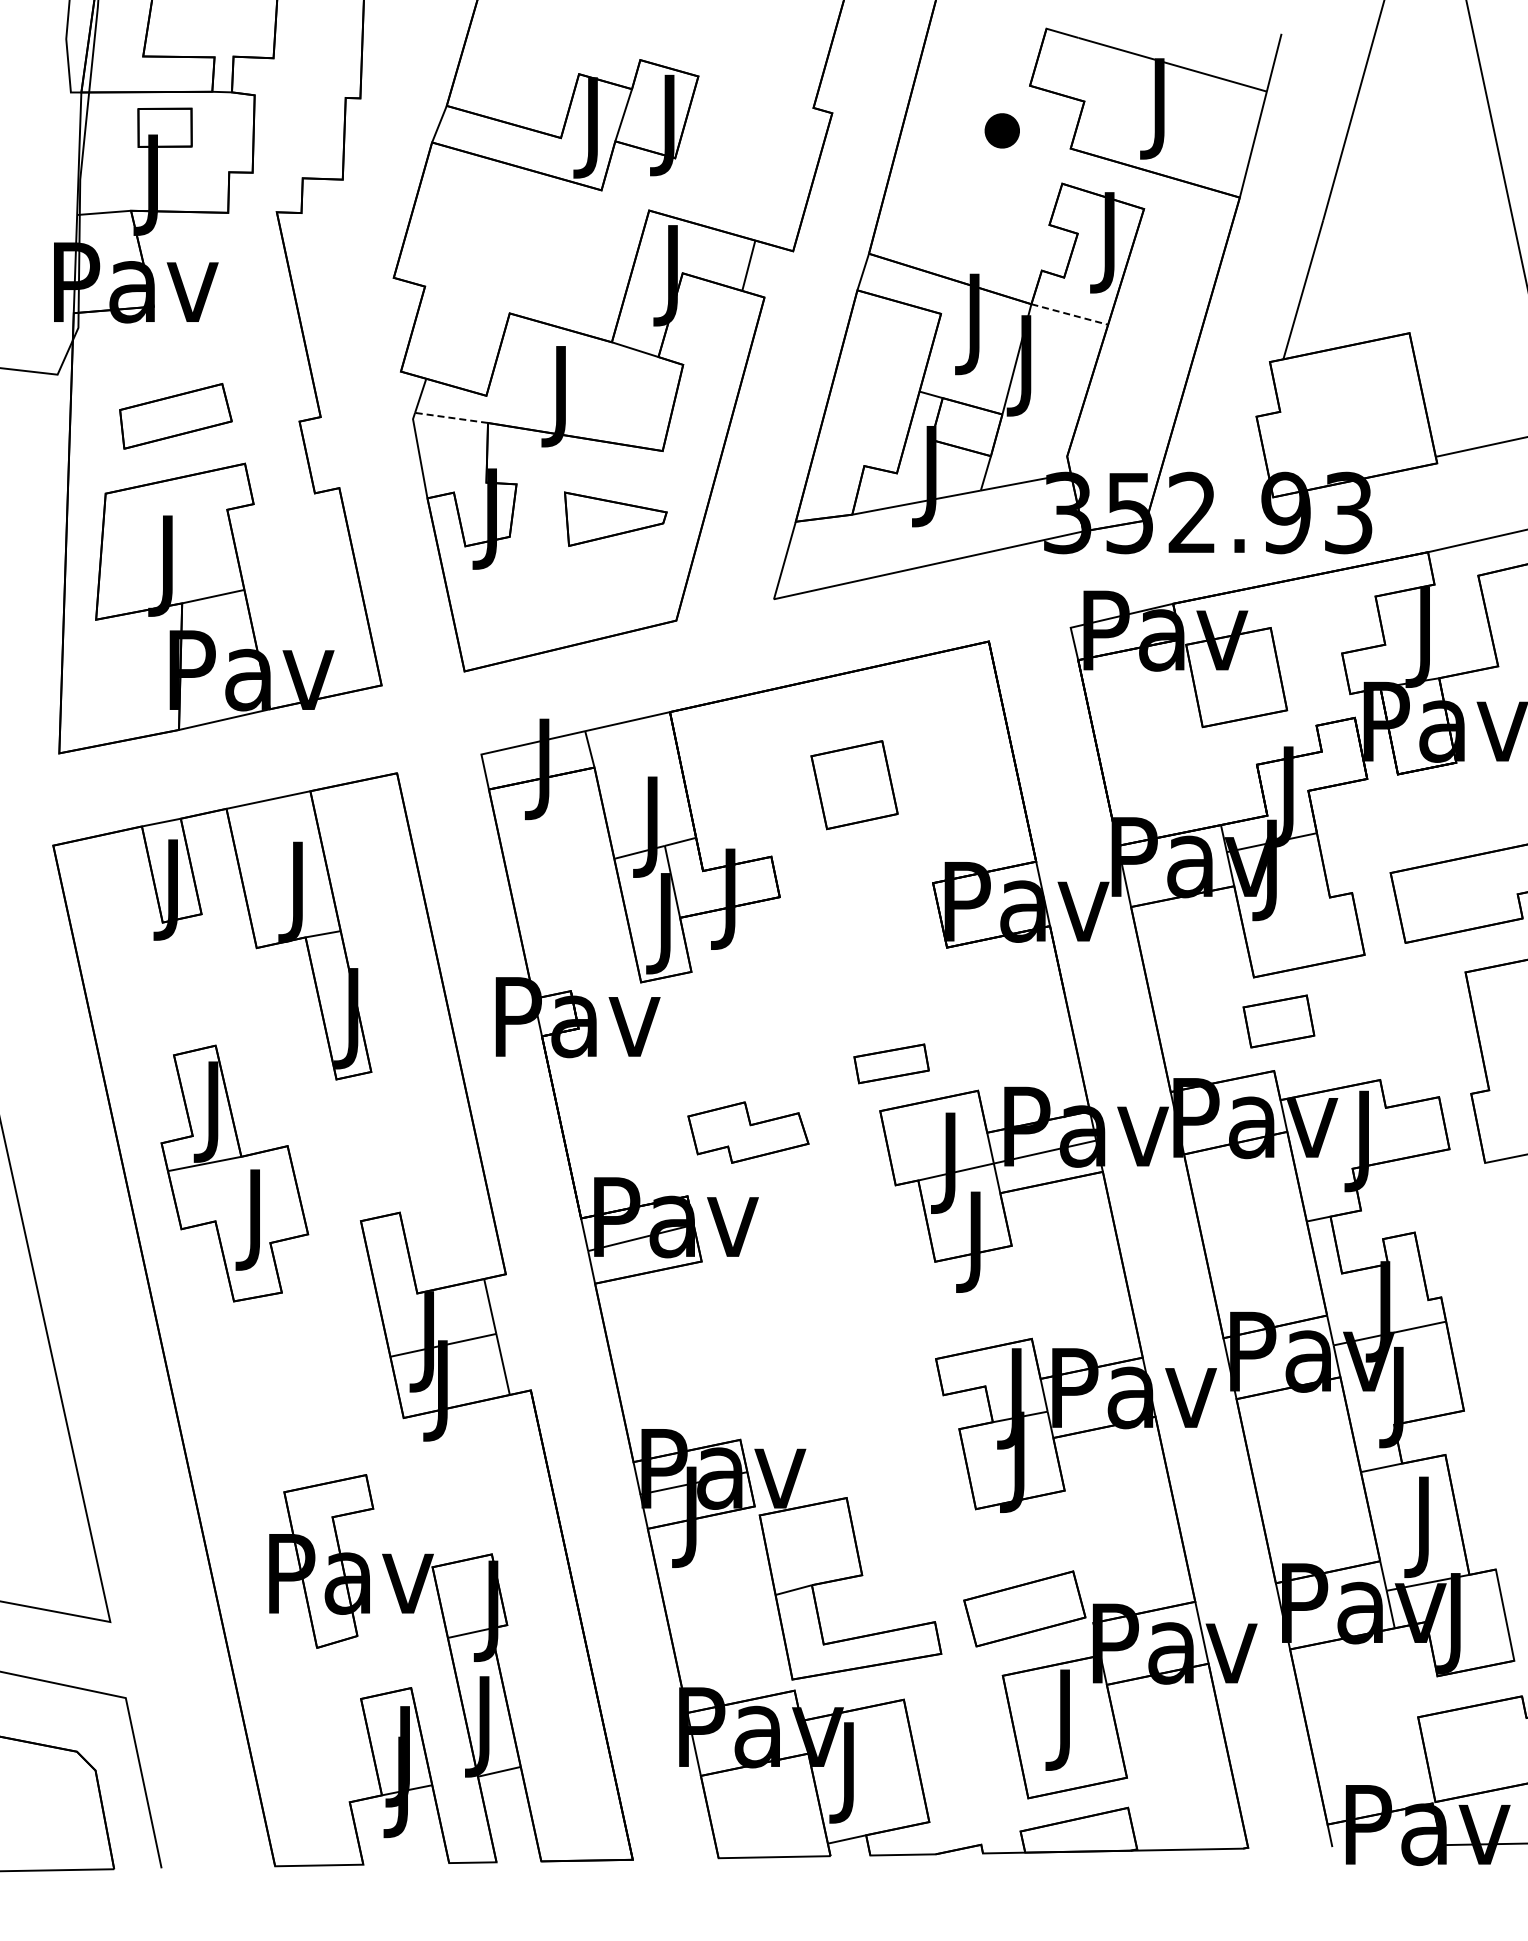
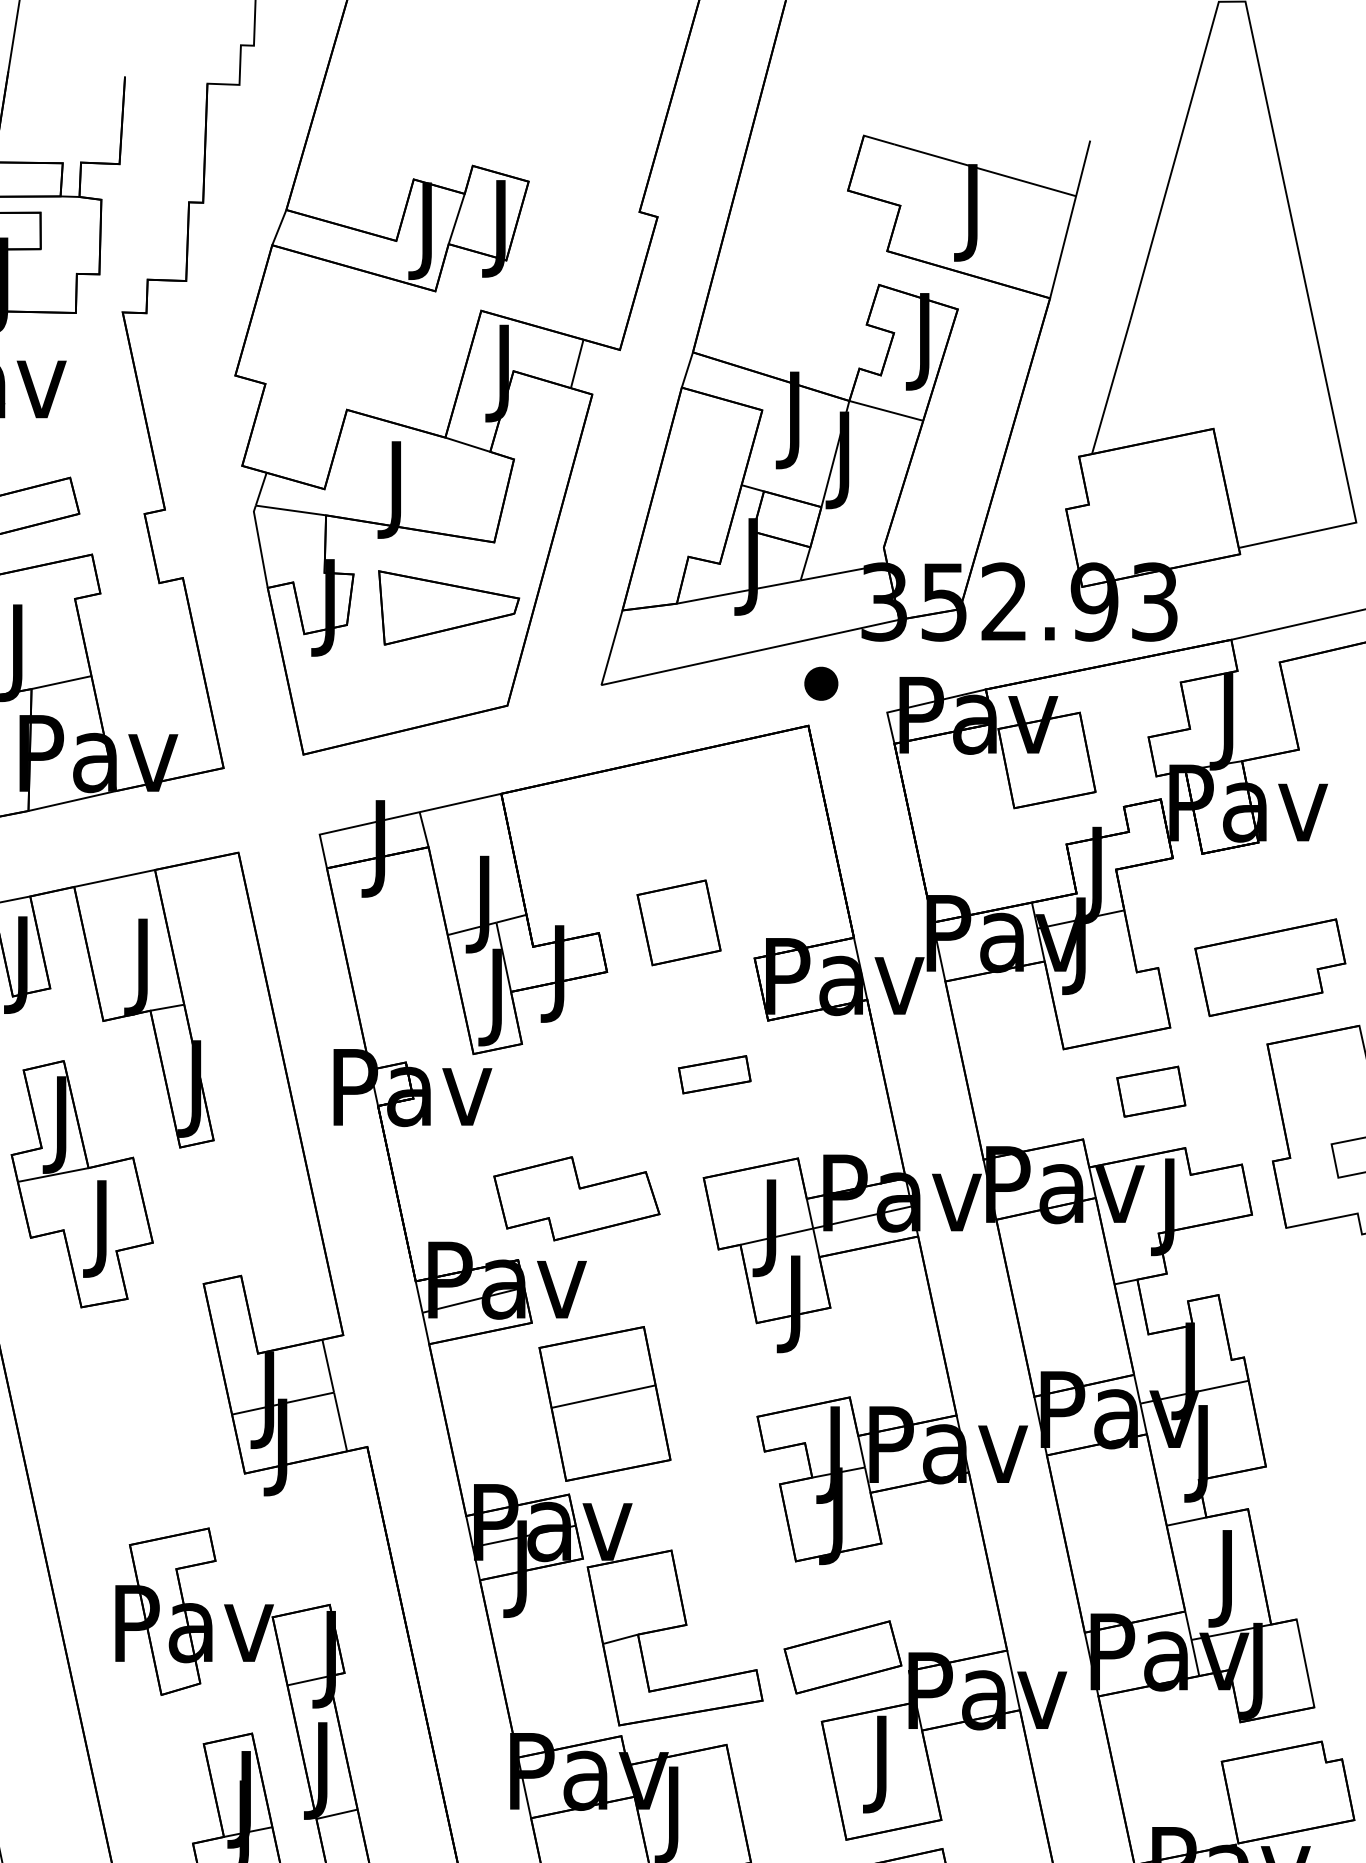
part: (1001, 130) -> (820, 683), moved
line: (1069, 314) -> (886, 410), dashed -> solid
line: (451, 417) -> (290, 510), dashed -> solid
part: (615, 519) -> (448, 608), size x1.43
part: (854, 785) -> (679, 923), moved
part: (1278, 1021) -> (1150, 1091), moved
part: (891, 1063) -> (714, 1074), moved
part: (748, 1132) -> (576, 1198), size x1.43
part: (234, 1173) -> (81, 1184), moved
part: (777, 1345) -> (604, 1403), added

